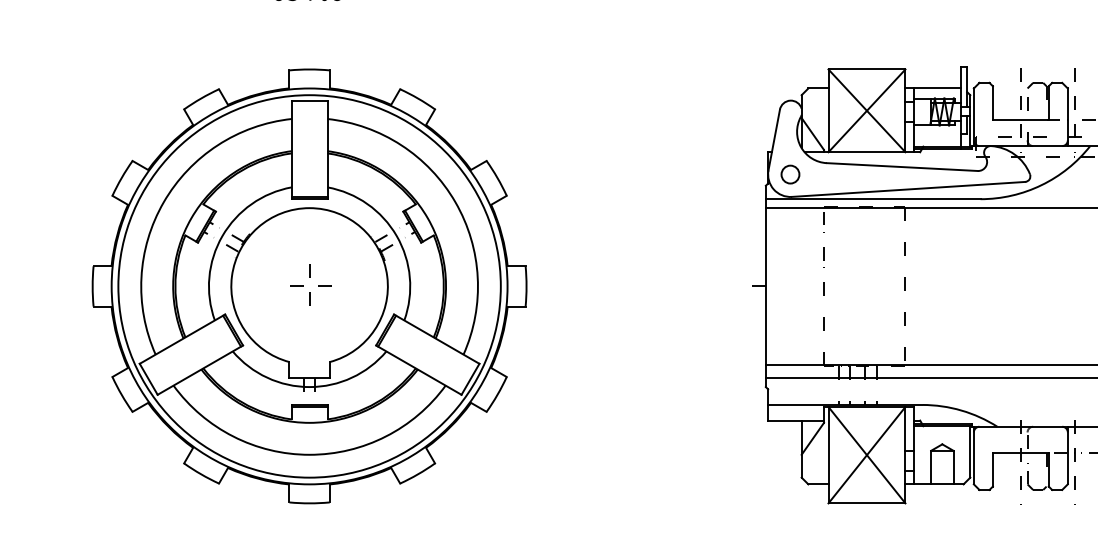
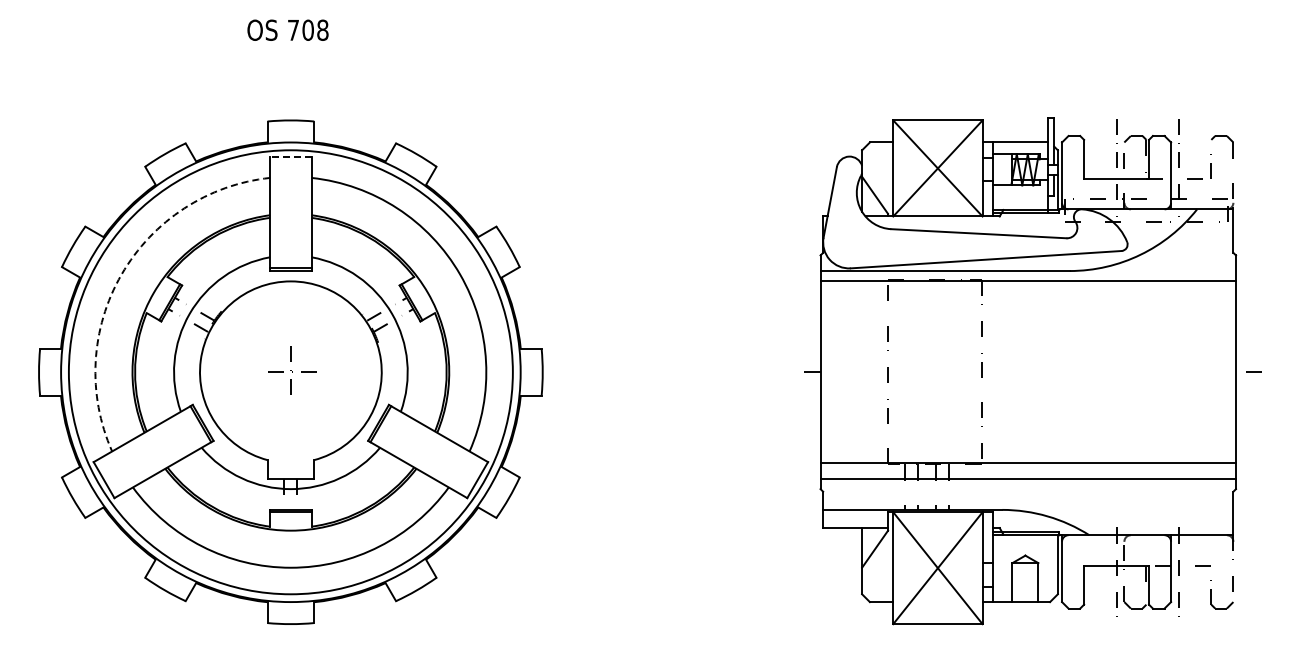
line: (309, 100) -> (290, 156), solid -> dashed
circle: (789, 174) -> (848, 242), removed
arc: (163, 202) -> (121, 274), solid -> dashed

